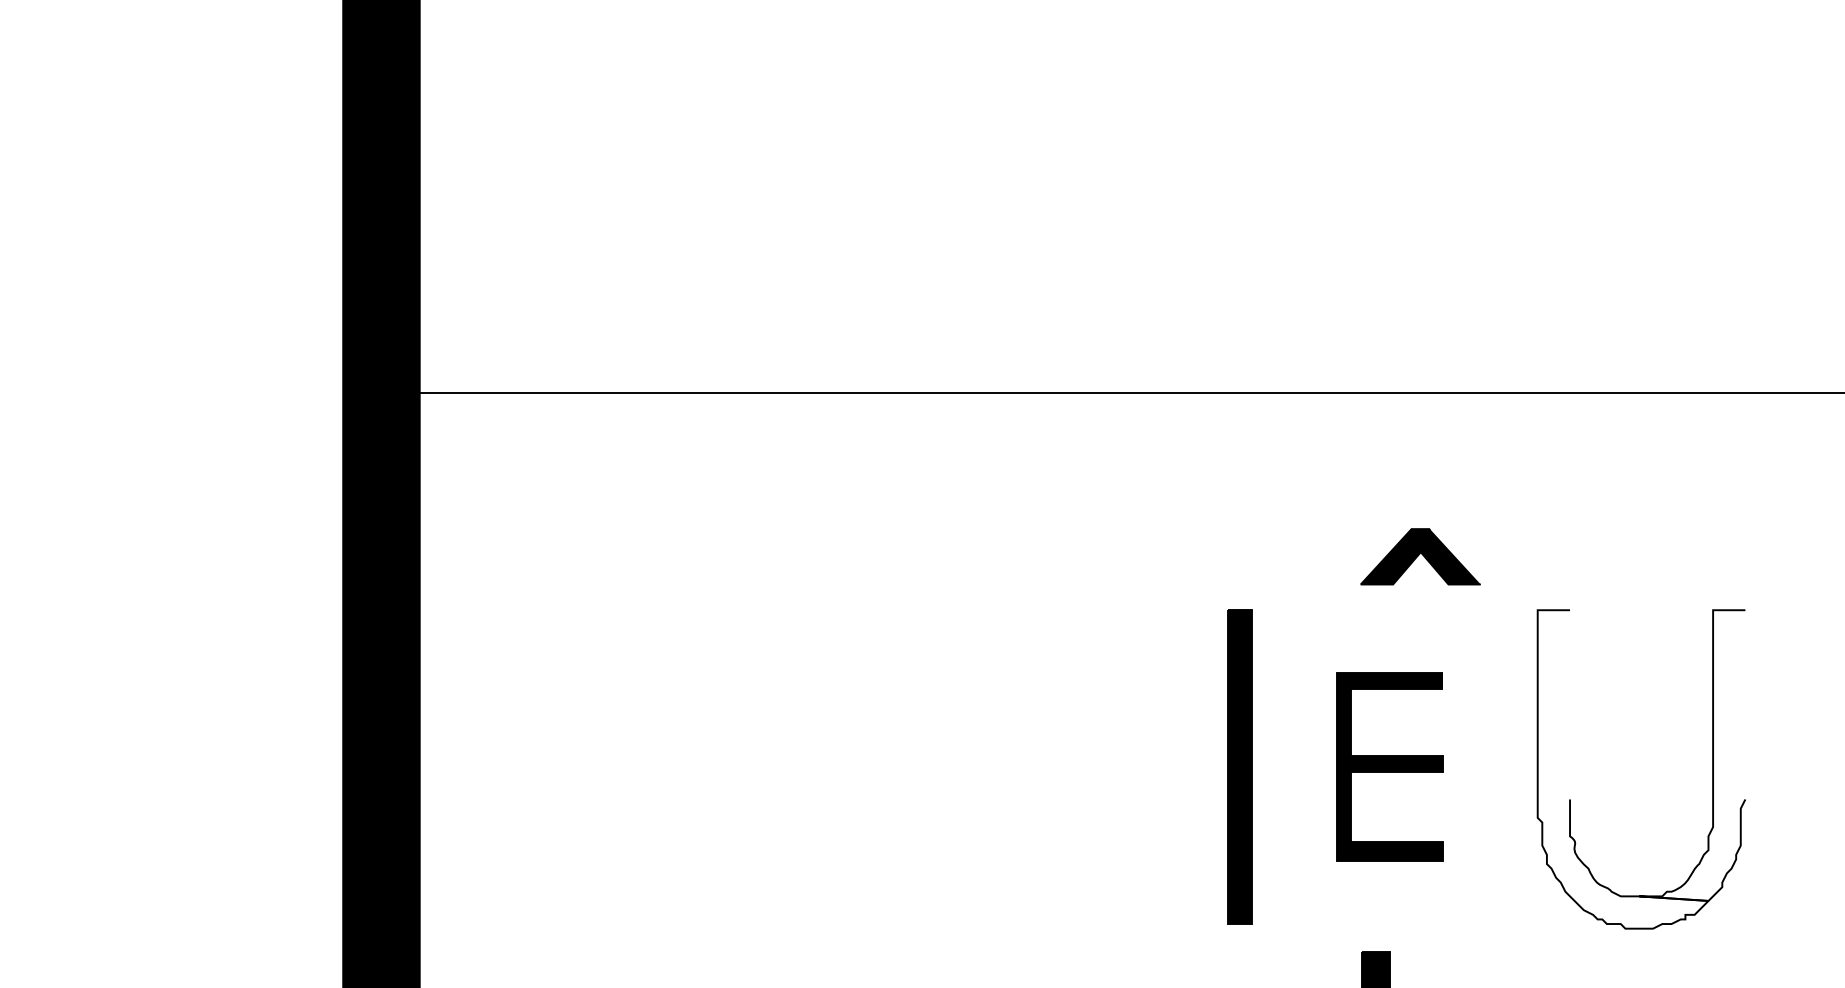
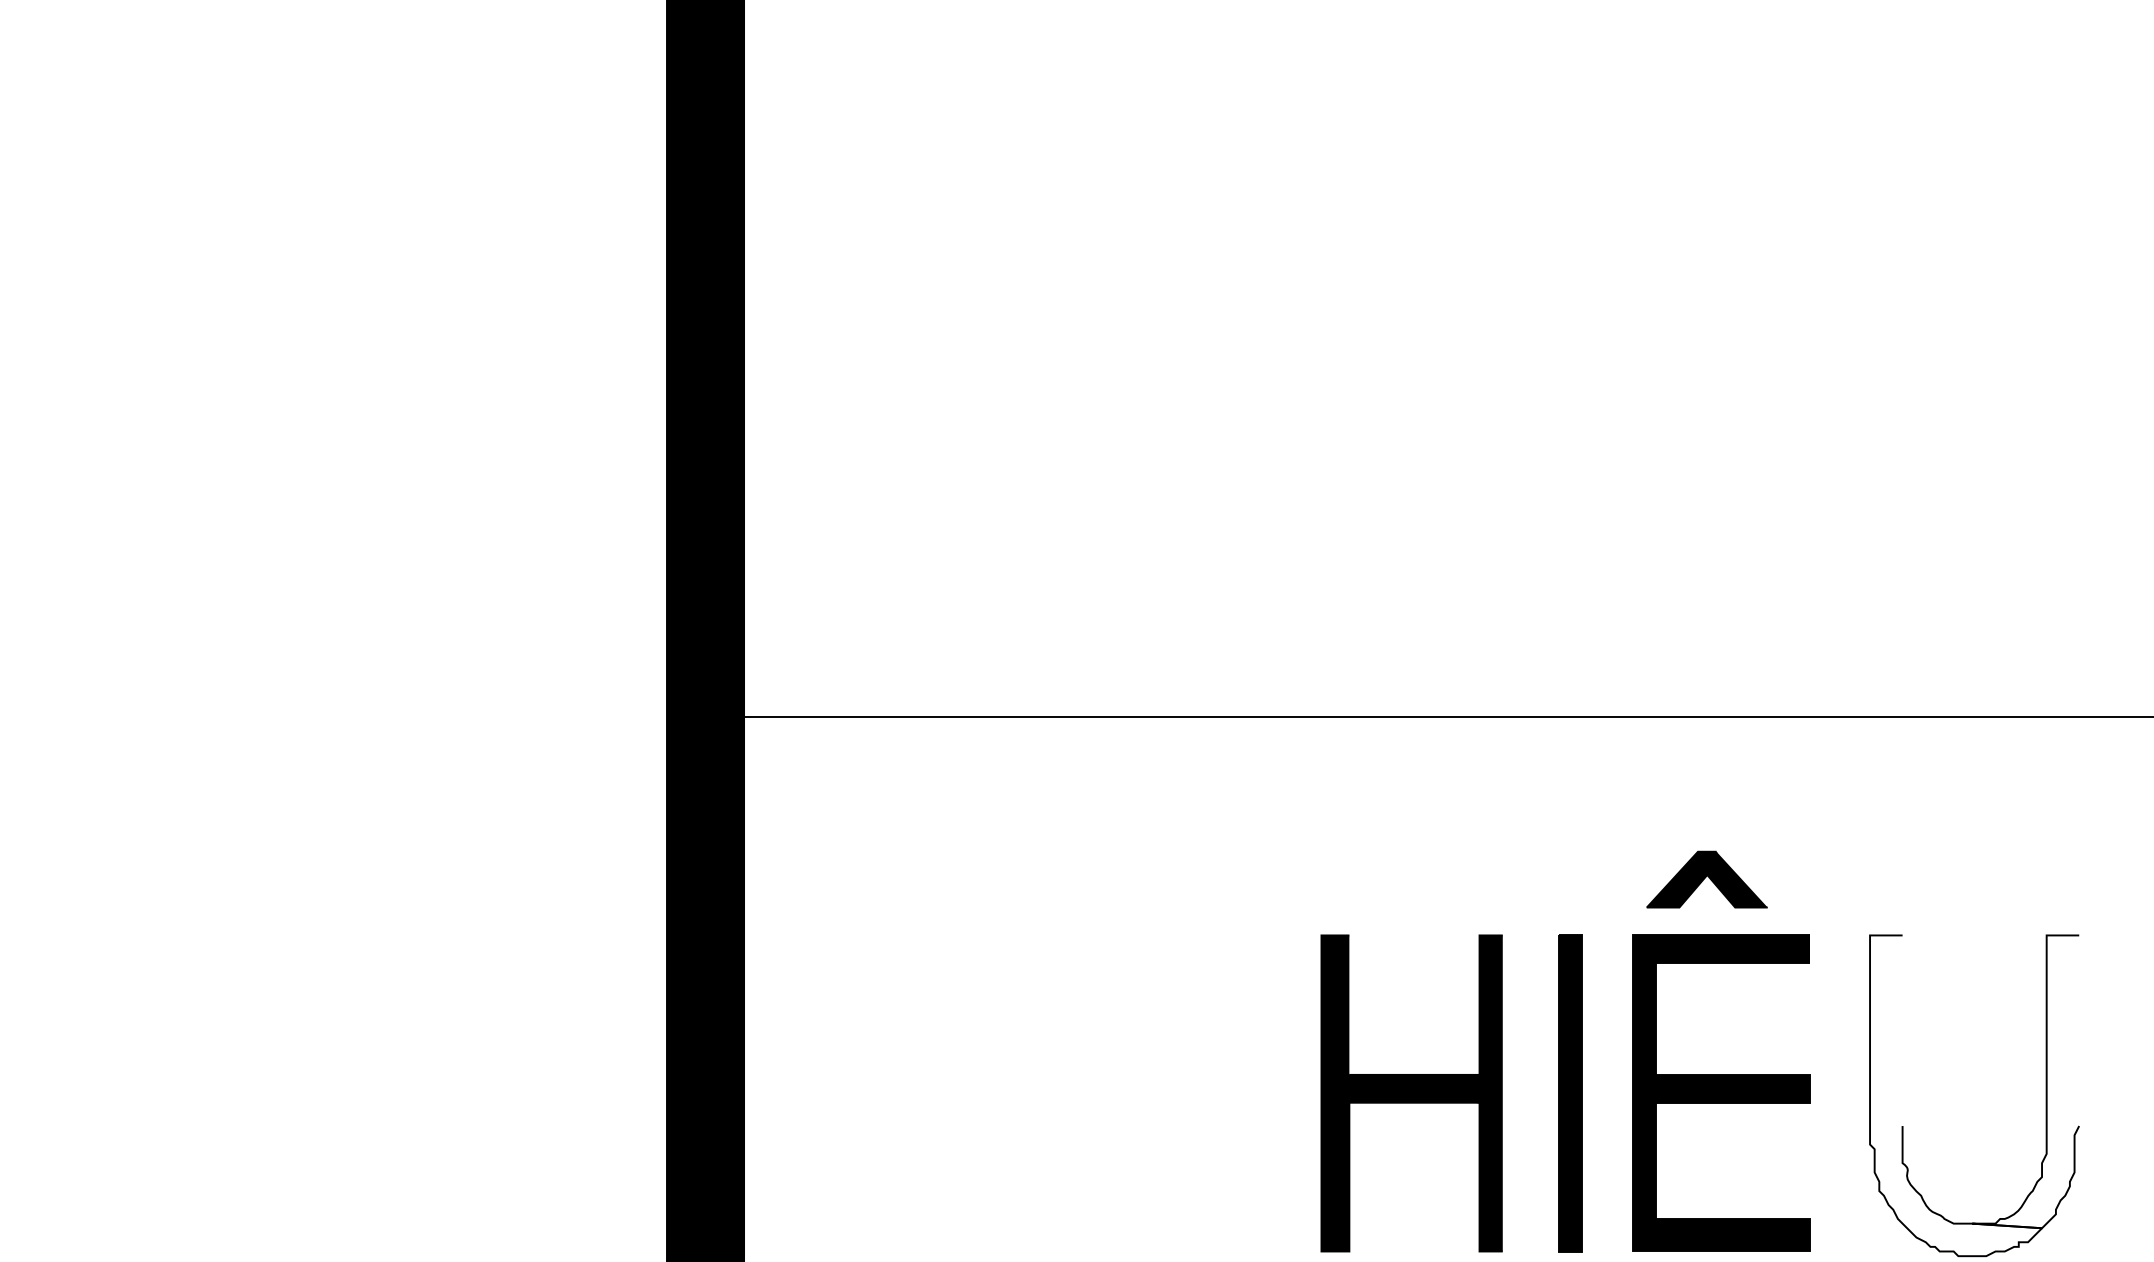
part: (1420, 556) -> (1706, 879), moved
part: (1390, 766) -> (1721, 1092), size x1.67
part: (1082, 767) -> (1411, 1093), added

